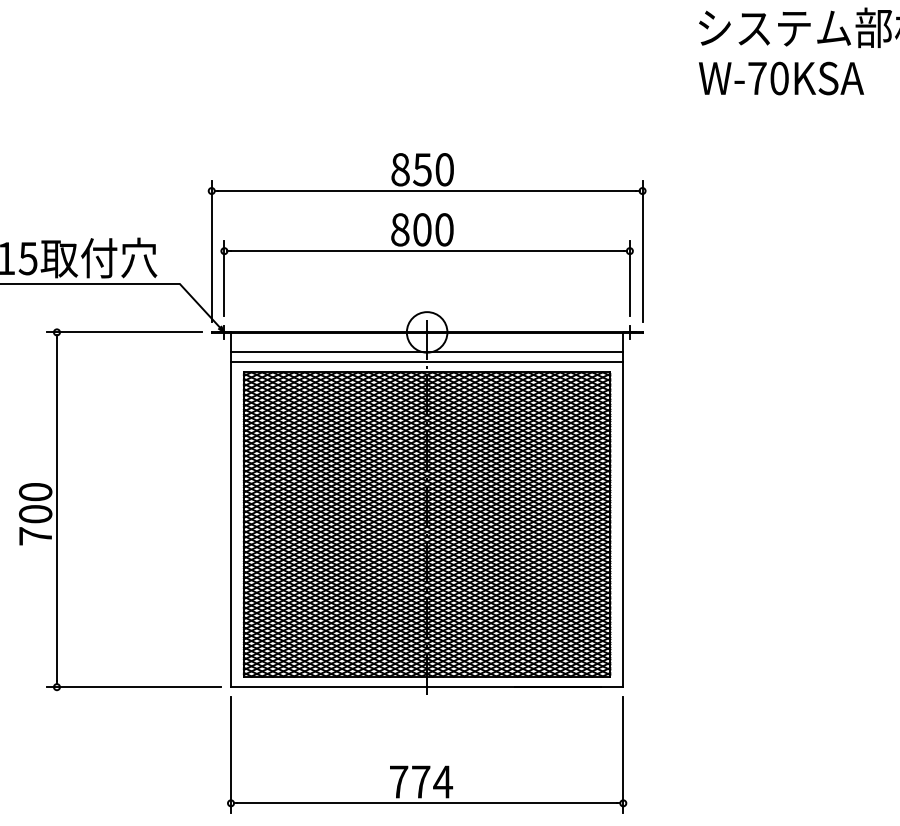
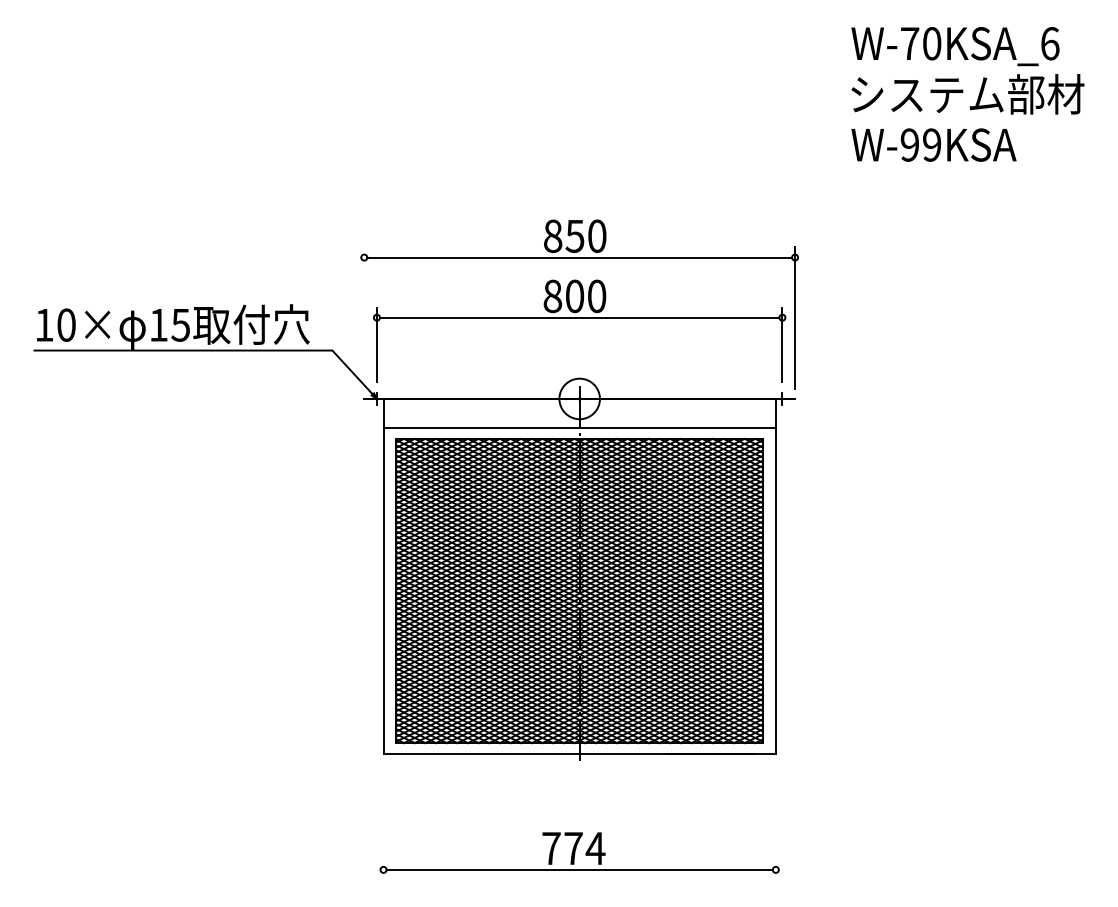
text: (767, 77) -> (920, 144), W-70KSA -> W-99KSA
line: (211, 250) -> (364, 317), removed
line: (426, 351) -> (579, 418), removed
part: (57, 509) -> (210, 576), removed
line: (230, 754) -> (383, 821), removed
line: (622, 754) -> (775, 821), removed

